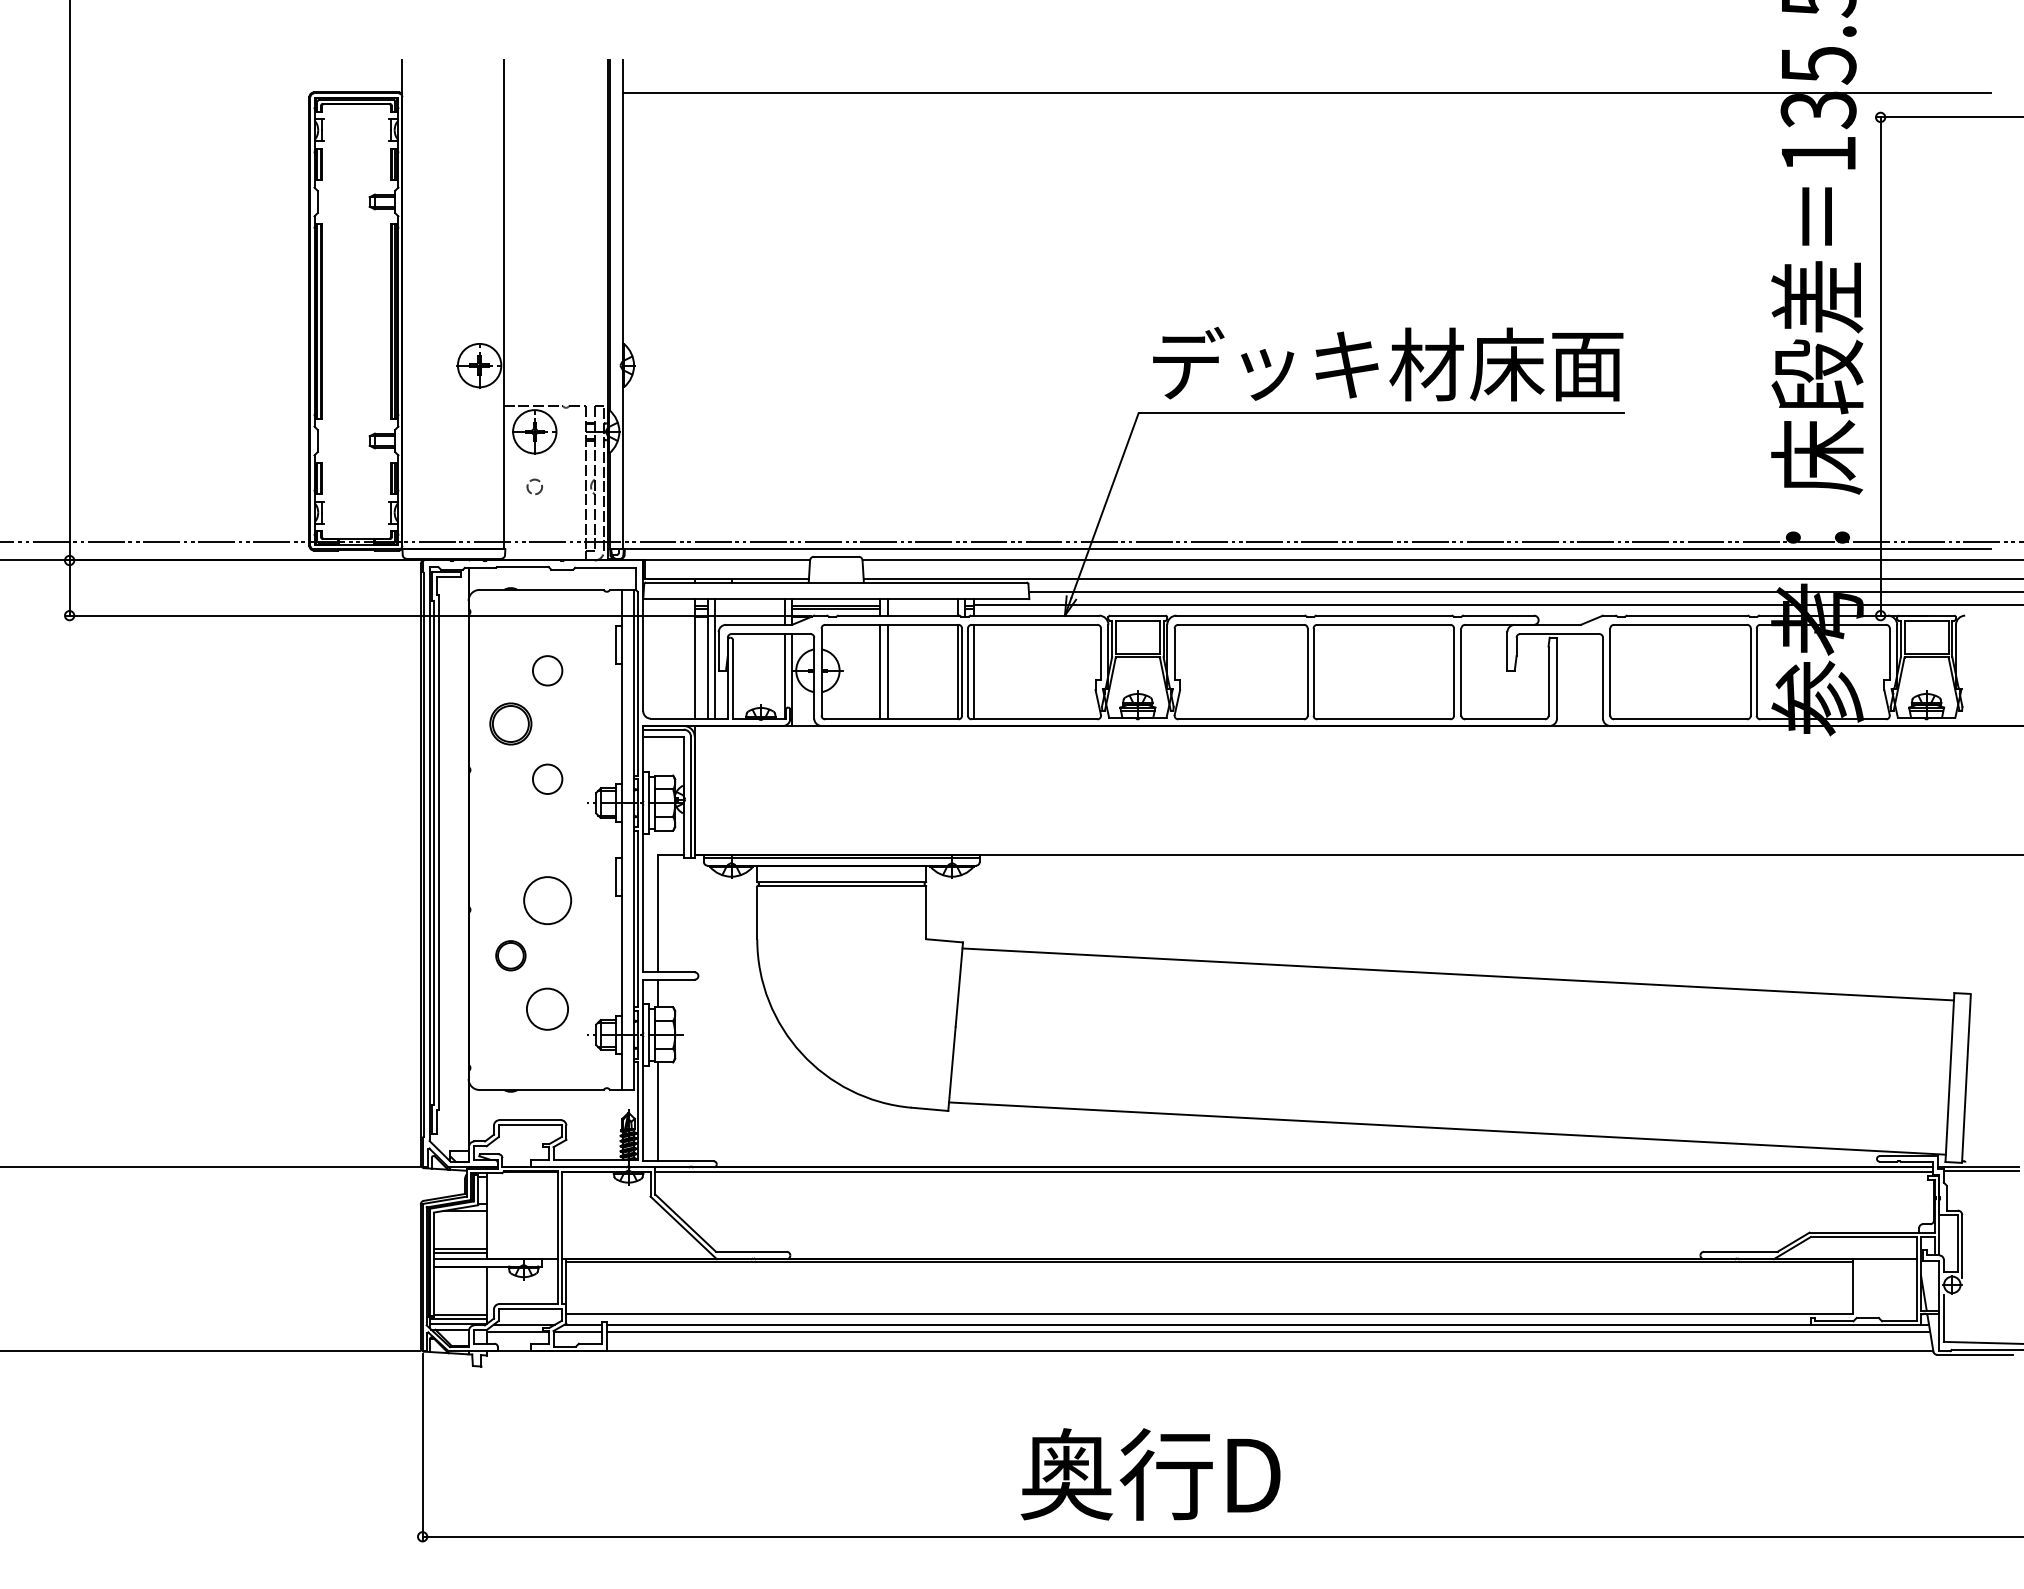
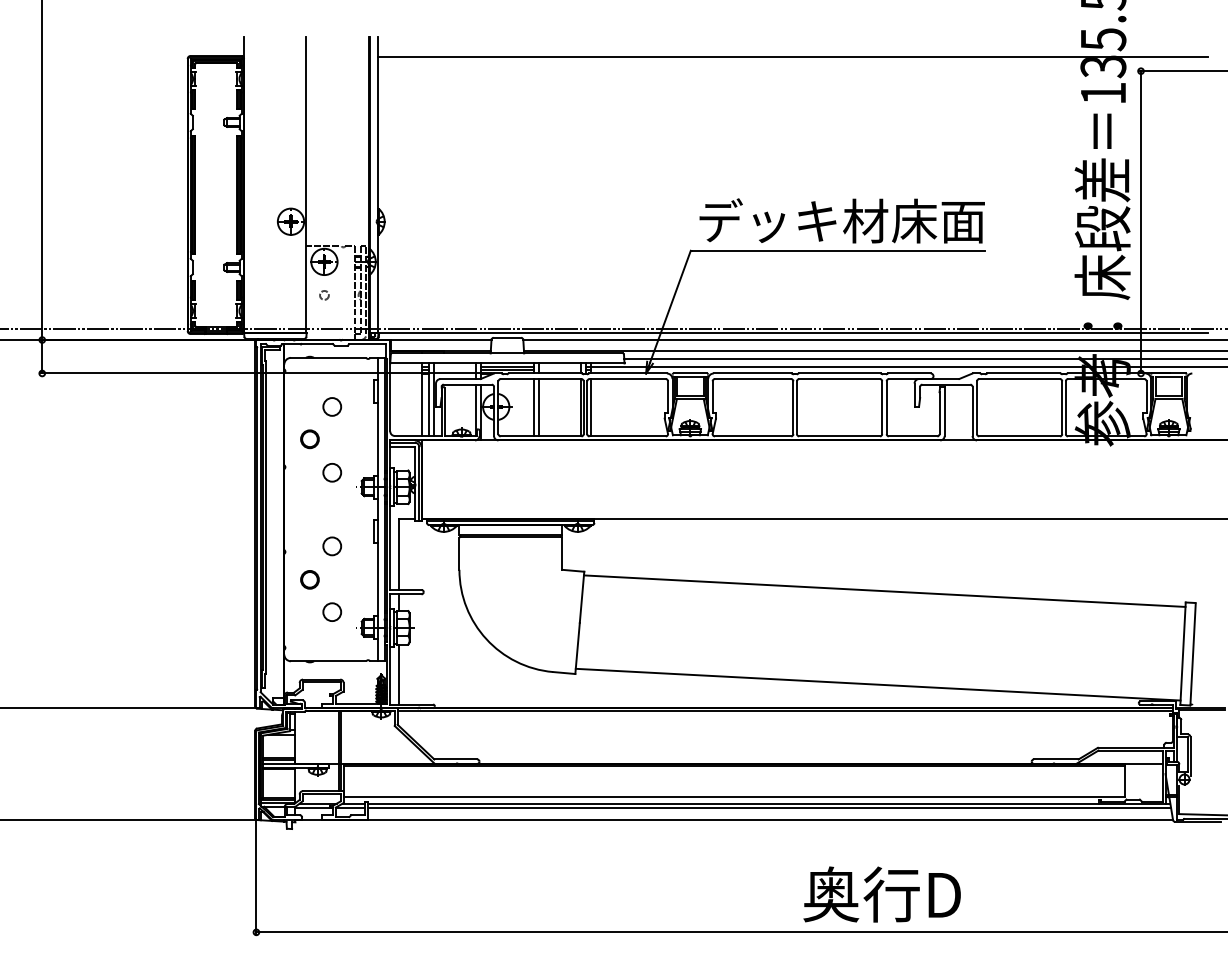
part: (510, 724) -> (309, 439), size x0.71
circle: (548, 900) -> (332, 546), size x0.62
circle: (548, 1007) -> (332, 611), size x0.71
text: (1149, 1474) -> (881, 894), moved

